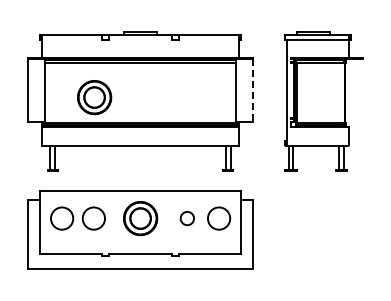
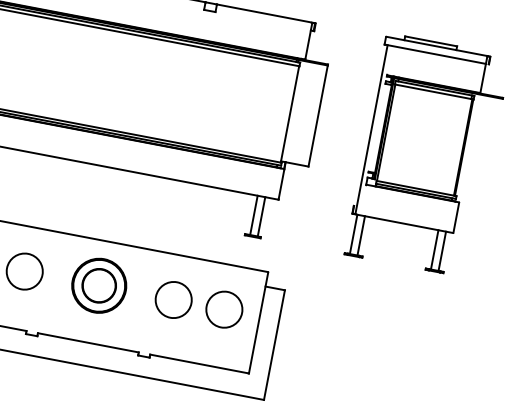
line: (253, 90) -> (318, 115), dashed -> solid
part: (94, 97) -> (62, 78), removed
circle: (187, 218) -> (174, 299), size x1.67

